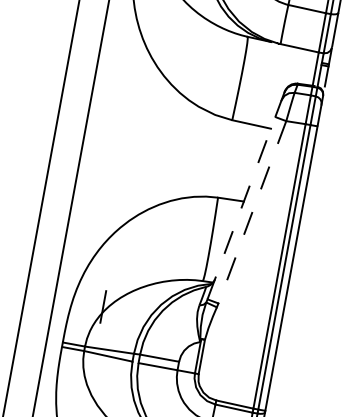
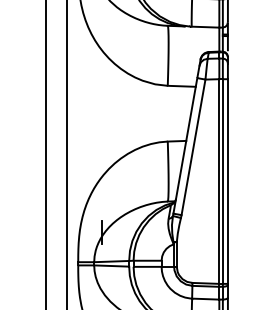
line: (241, 207) -> (185, 145), dashed -> solid
line: (252, 212) -> (193, 147), dashed -> solid

